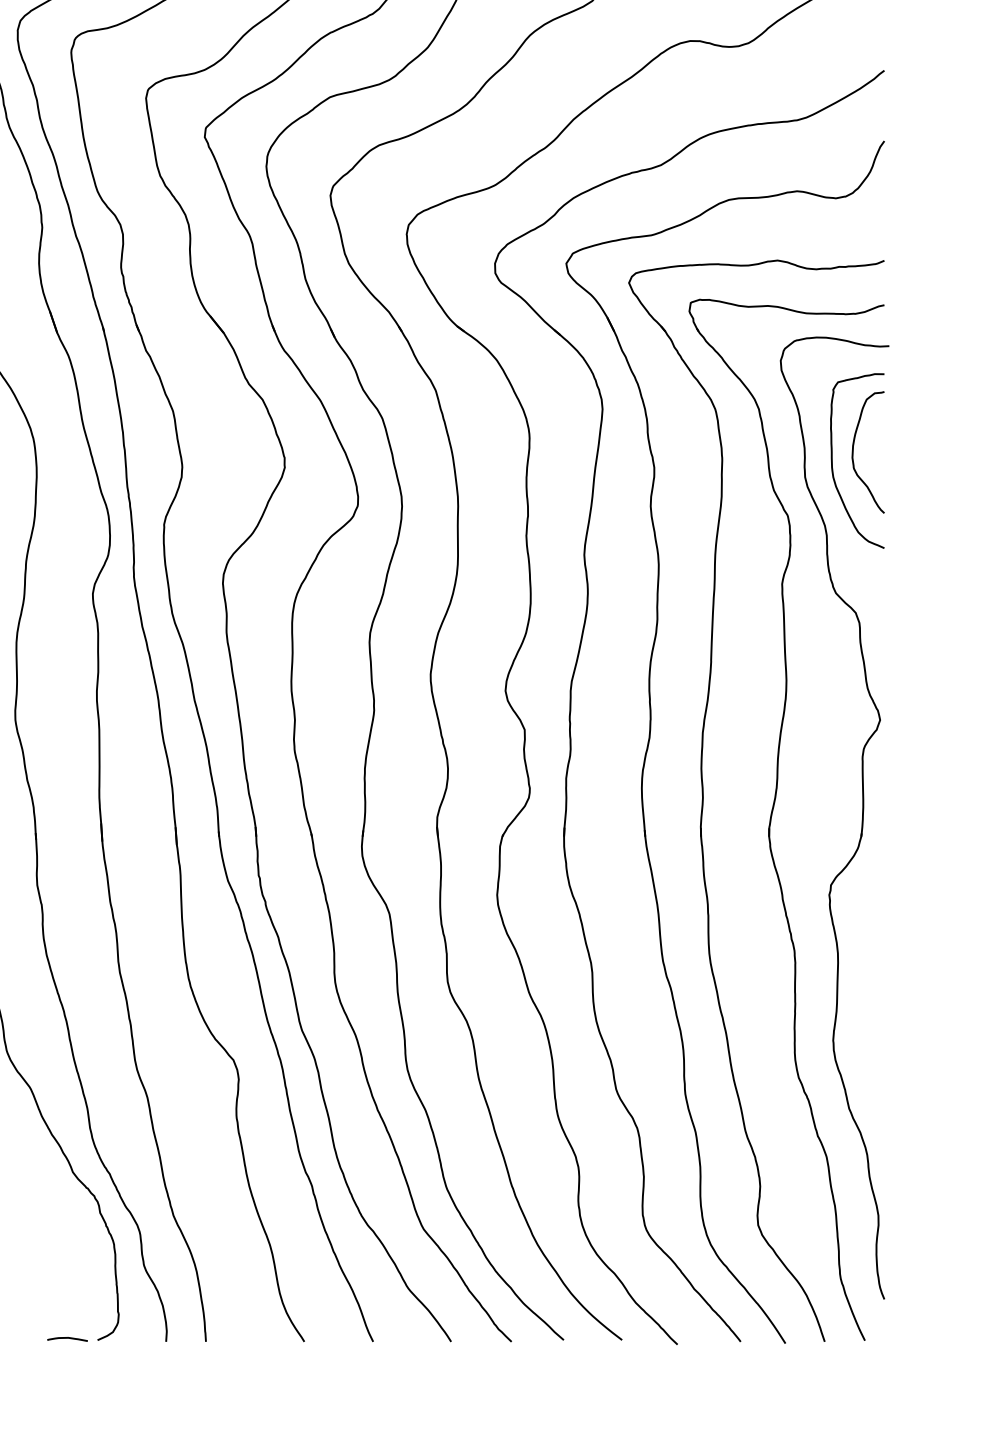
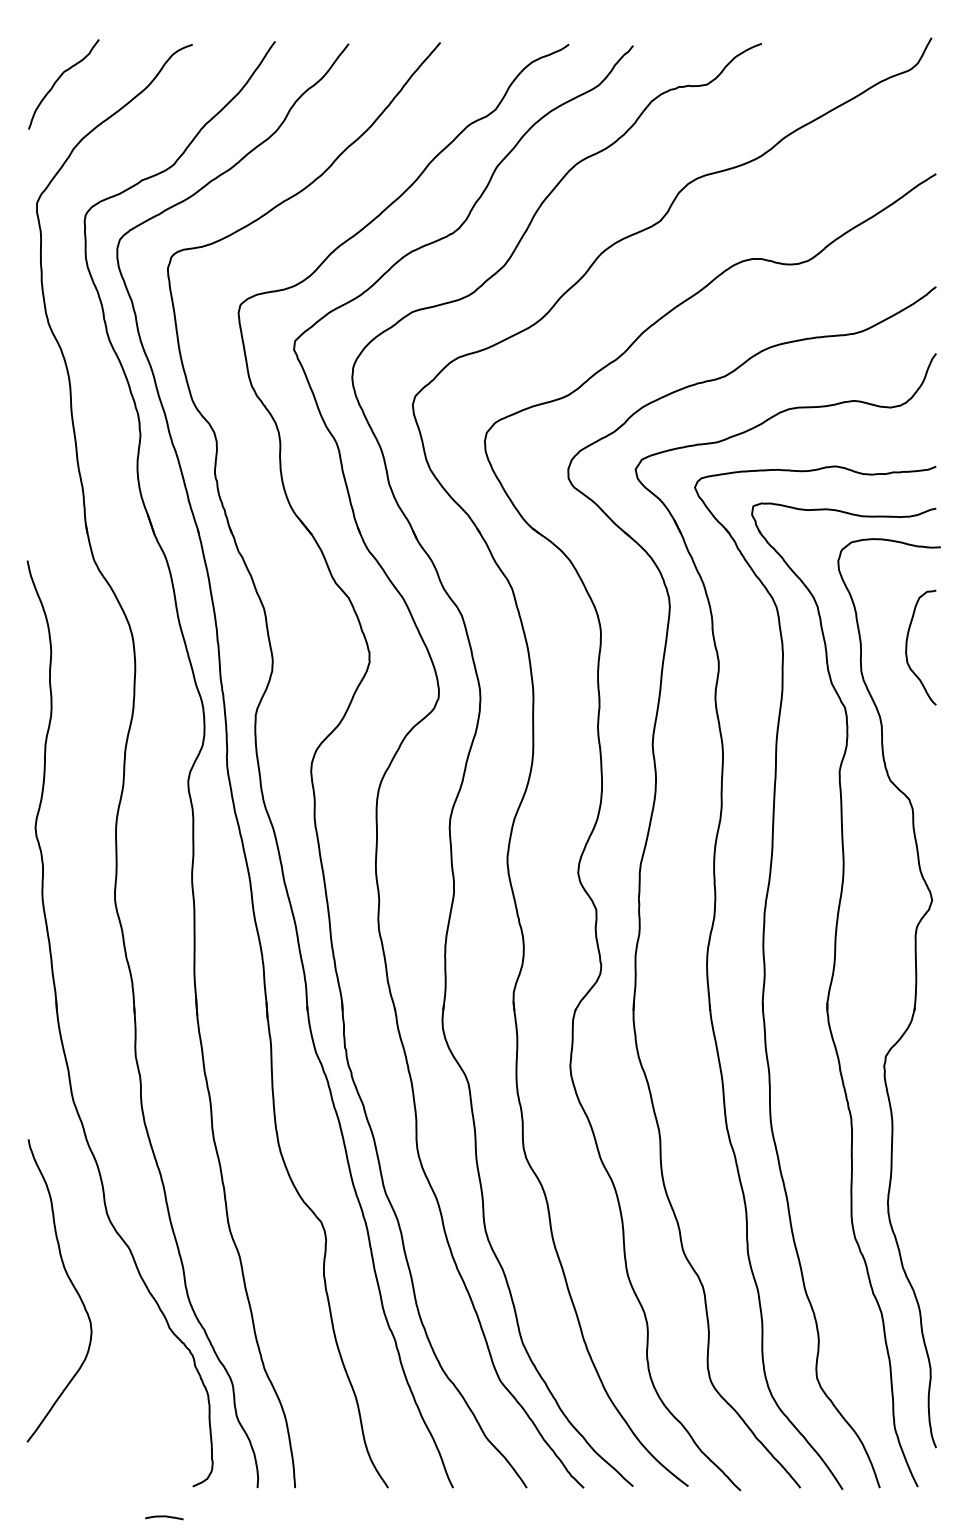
curve: (832, 460) -> (887, 655), removed
curve: (67, 1339) -> (164, 1517), moved

